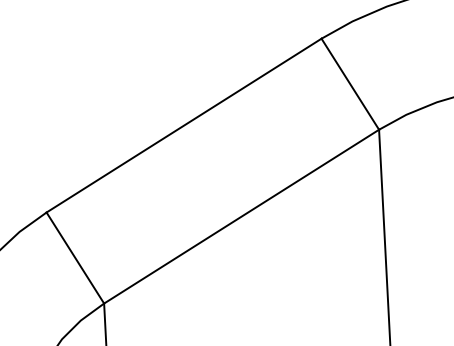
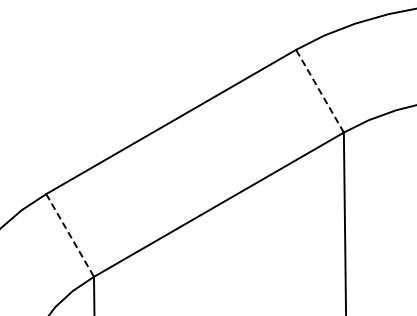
line: (349, 84) -> (319, 91), solid -> dashed
line: (75, 258) -> (70, 235), solid -> dashed

